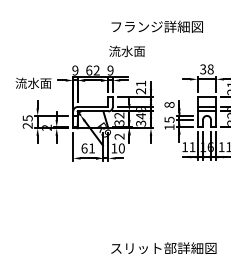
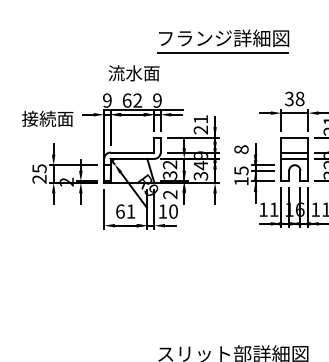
line: (156, 36) -> (222, 52), added
text: (126, 50) -> (133, 72), moved
text: (27, 82) -> (39, 117), 流水面 -> 接続面

